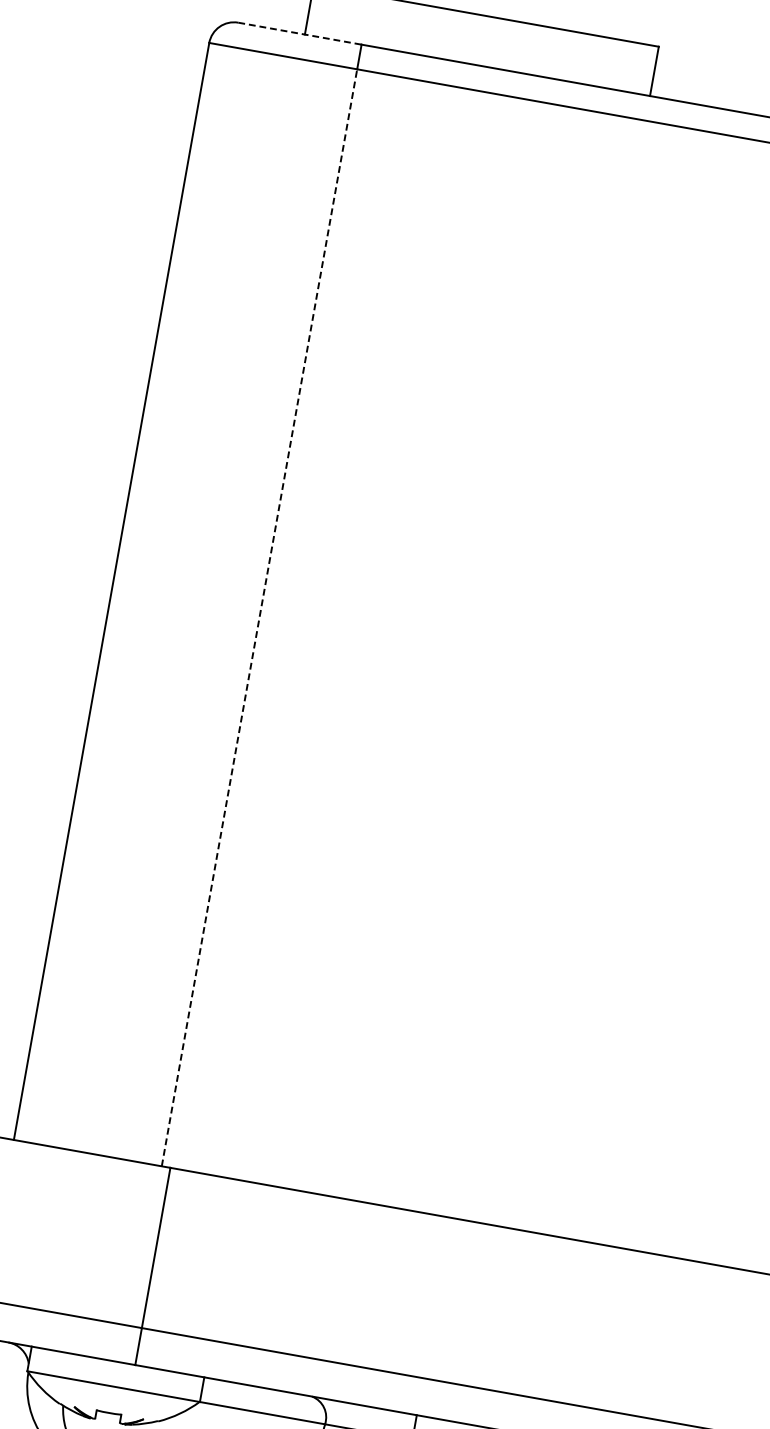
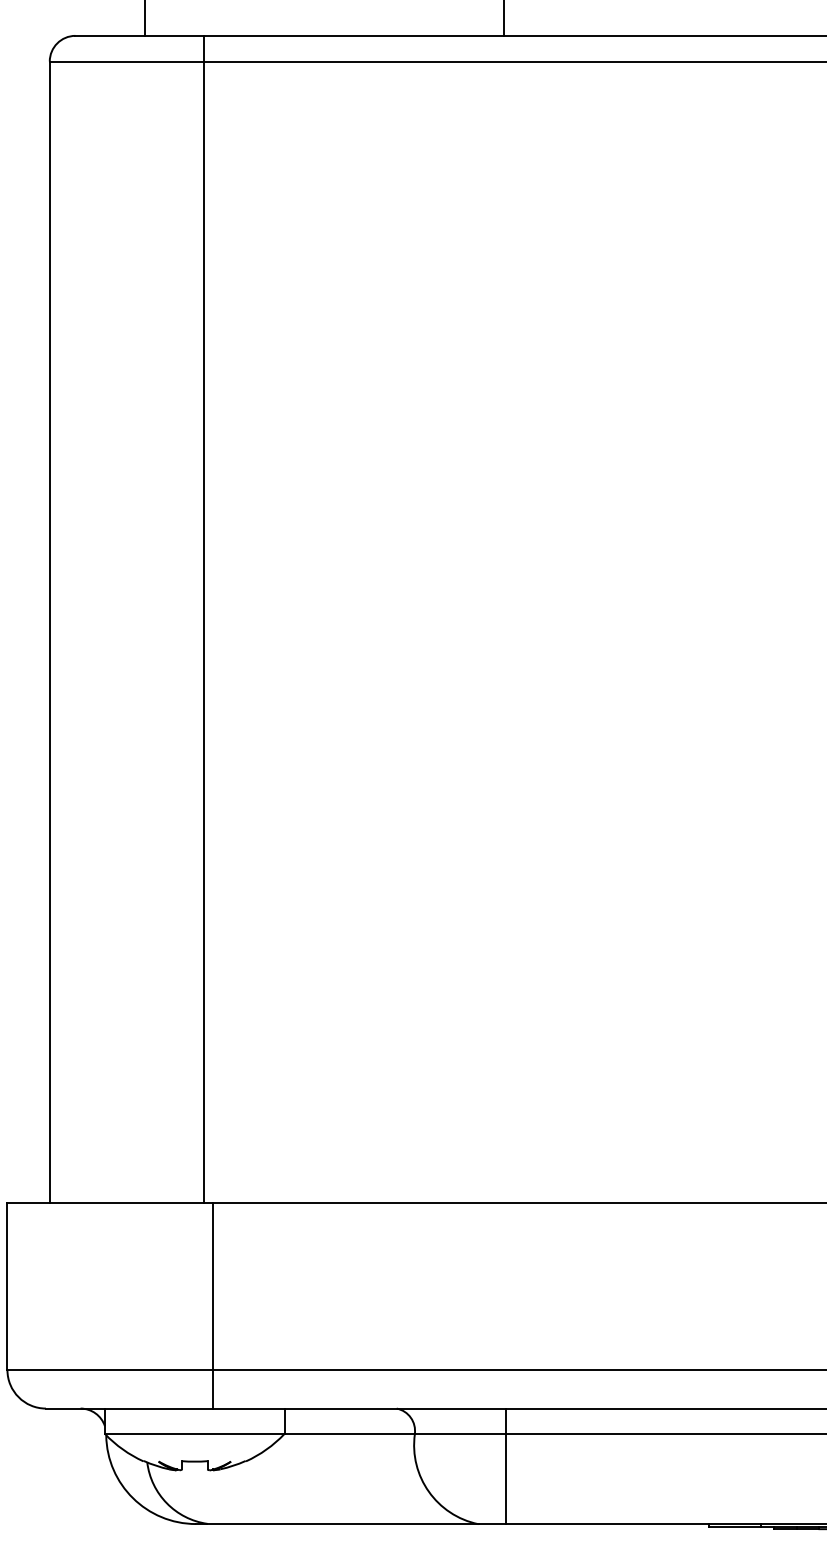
line: (300, 33) -> (140, 35), dashed -> solid
line: (259, 617) -> (203, 632), dashed -> solid

